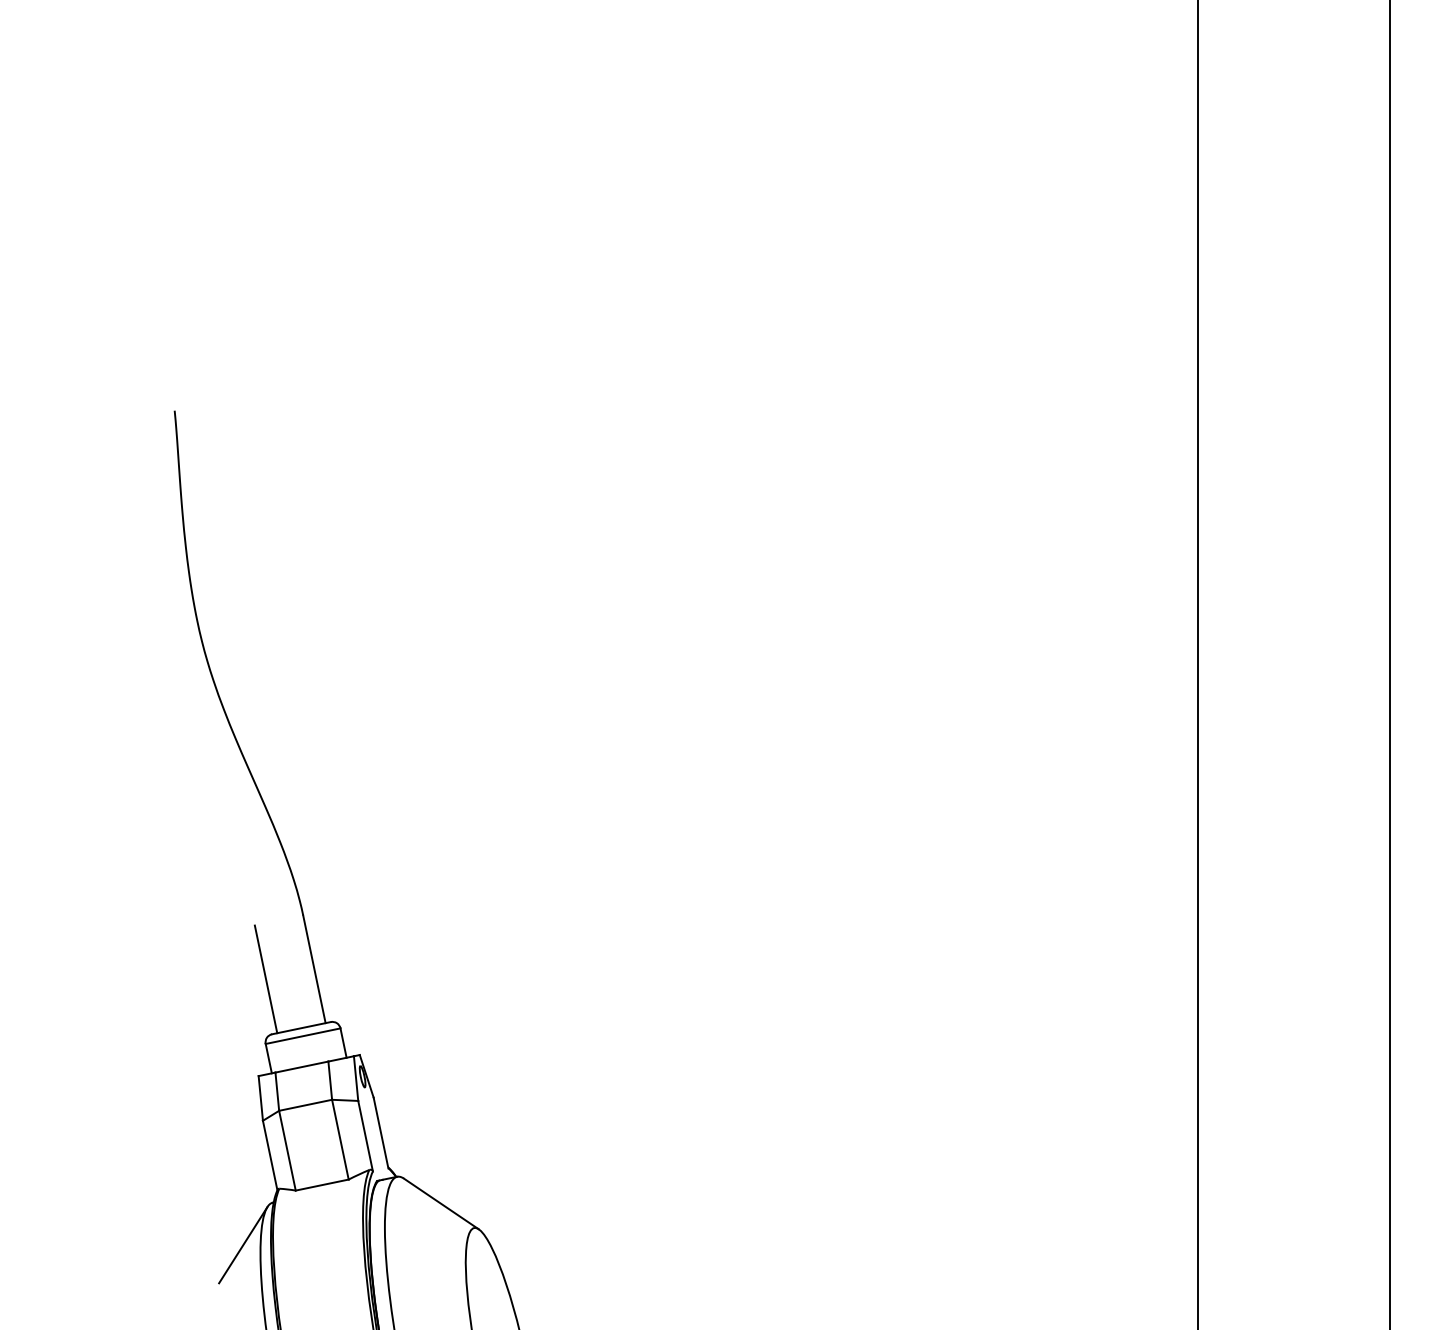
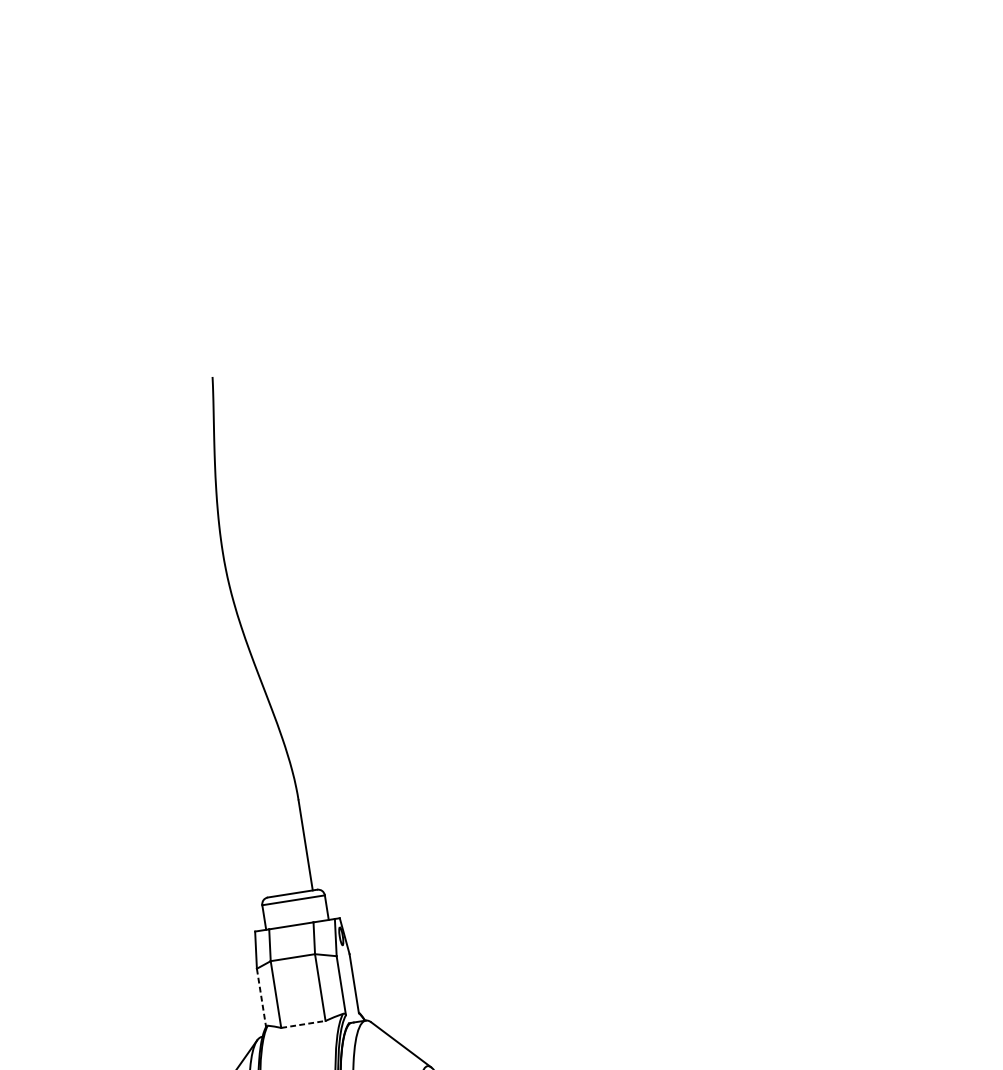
line: (265, 979) -> (264, 851), removed
line: (270, 1155) -> (261, 997), solid -> dashed
line: (322, 1184) -> (303, 1023), solid -> dashed

